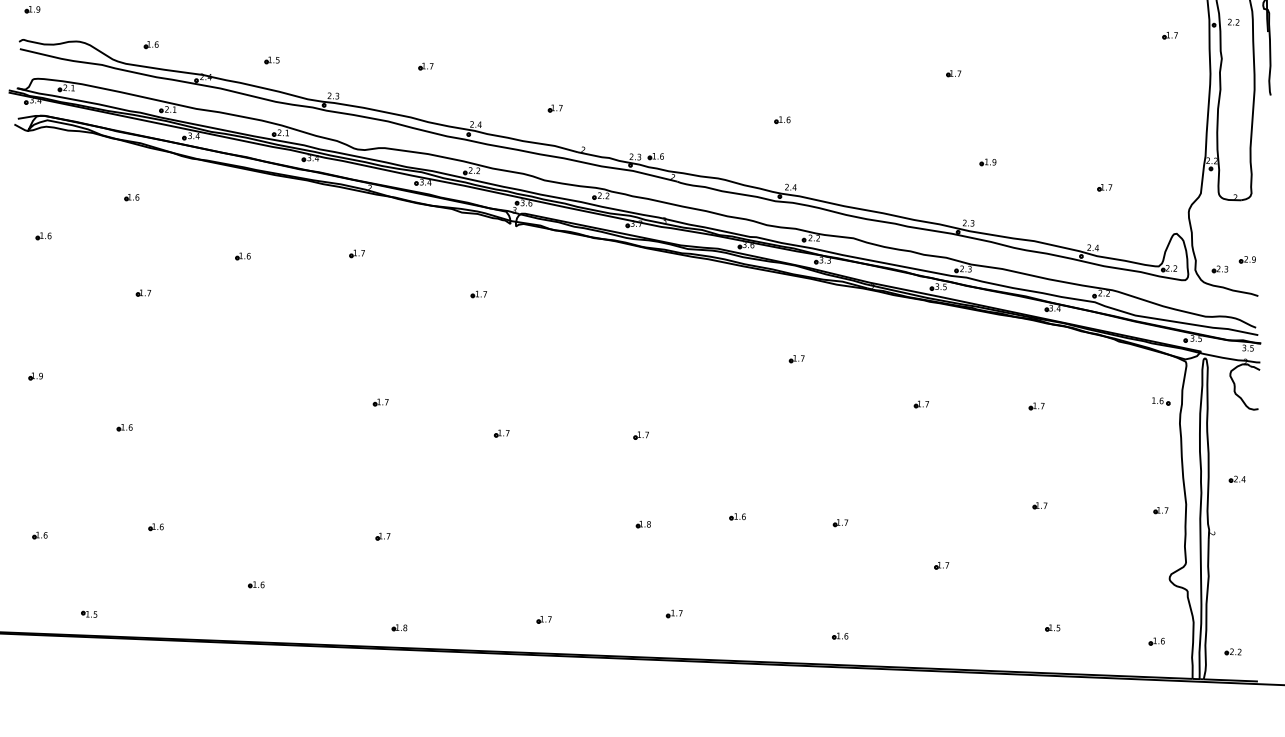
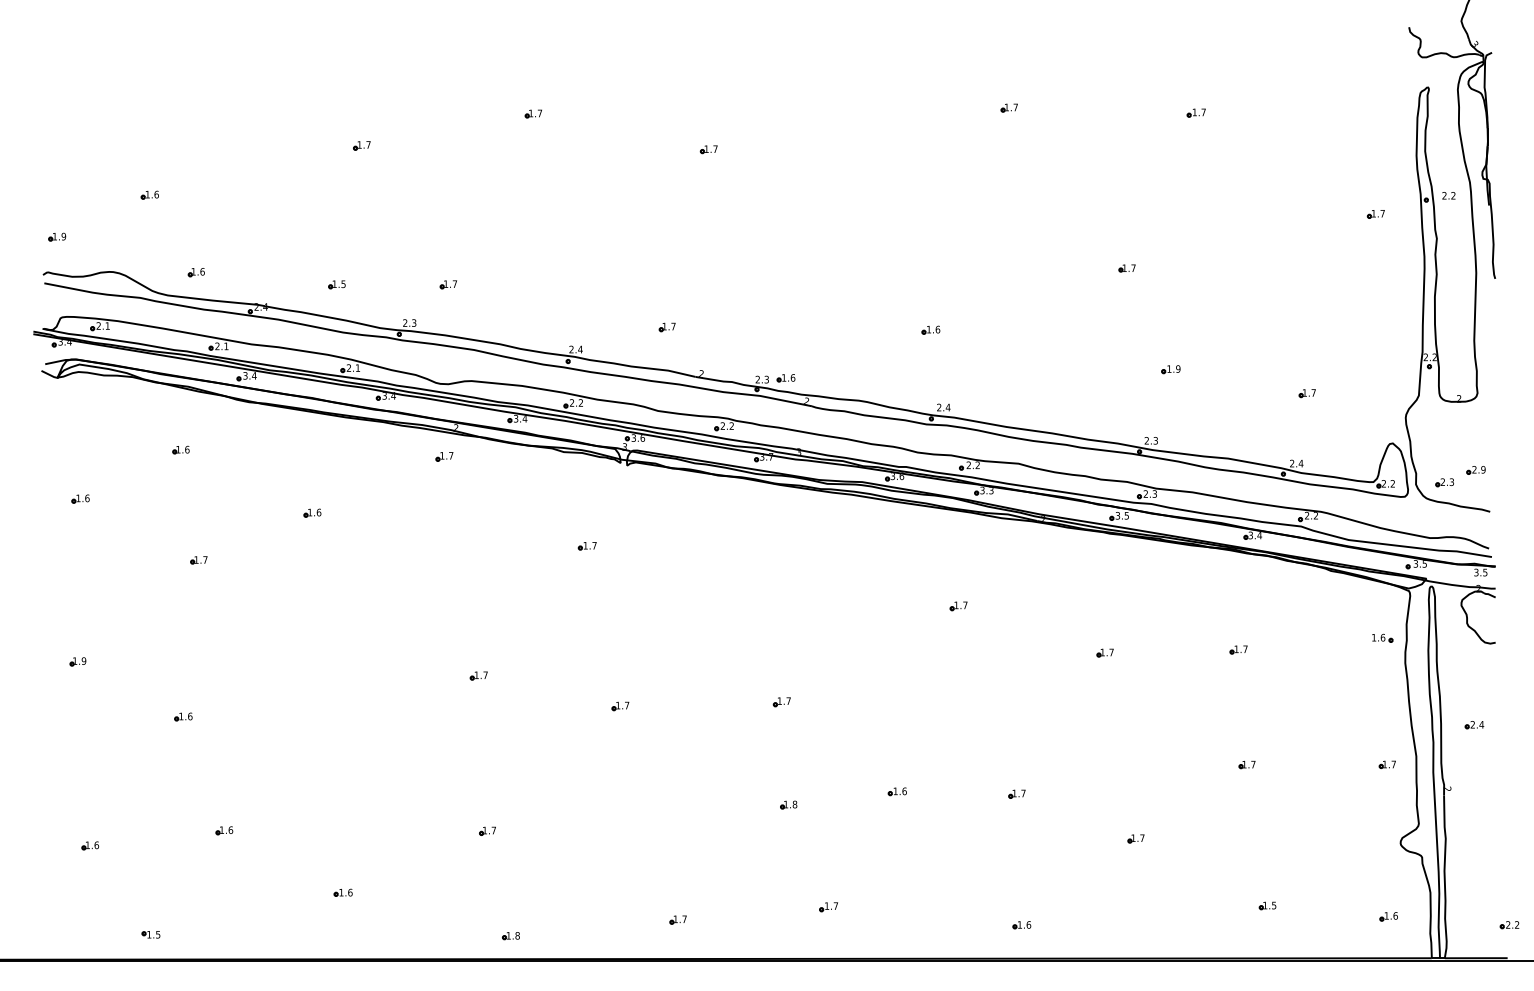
part: (425, 66) -> (447, 284), moved
part: (357, 253) -> (444, 456), moved
part: (1233, 652) -> (1509, 925), moved

